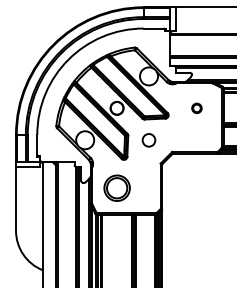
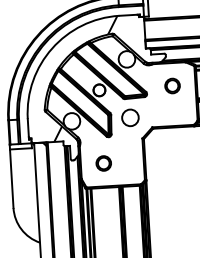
hatch: (102, 94) -> (85, 78), added
part: (196, 108) -> (172, 86), size x1.67
circle: (148, 140) -> (129, 118), size x1.43
circle: (116, 187) -> (103, 162), size x0.62

